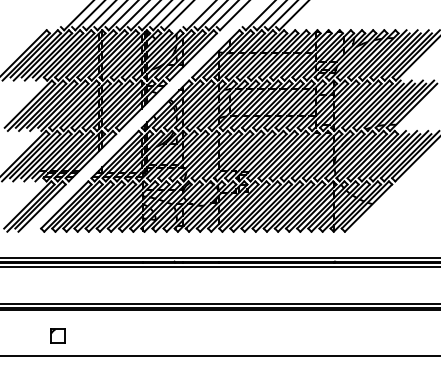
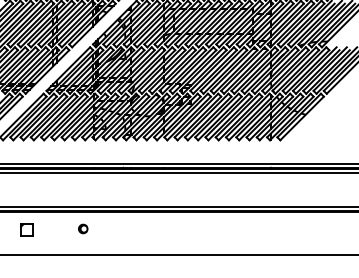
part: (130, 327) -> (82, 228), added
part: (57, 335) -> (26, 229), moved

